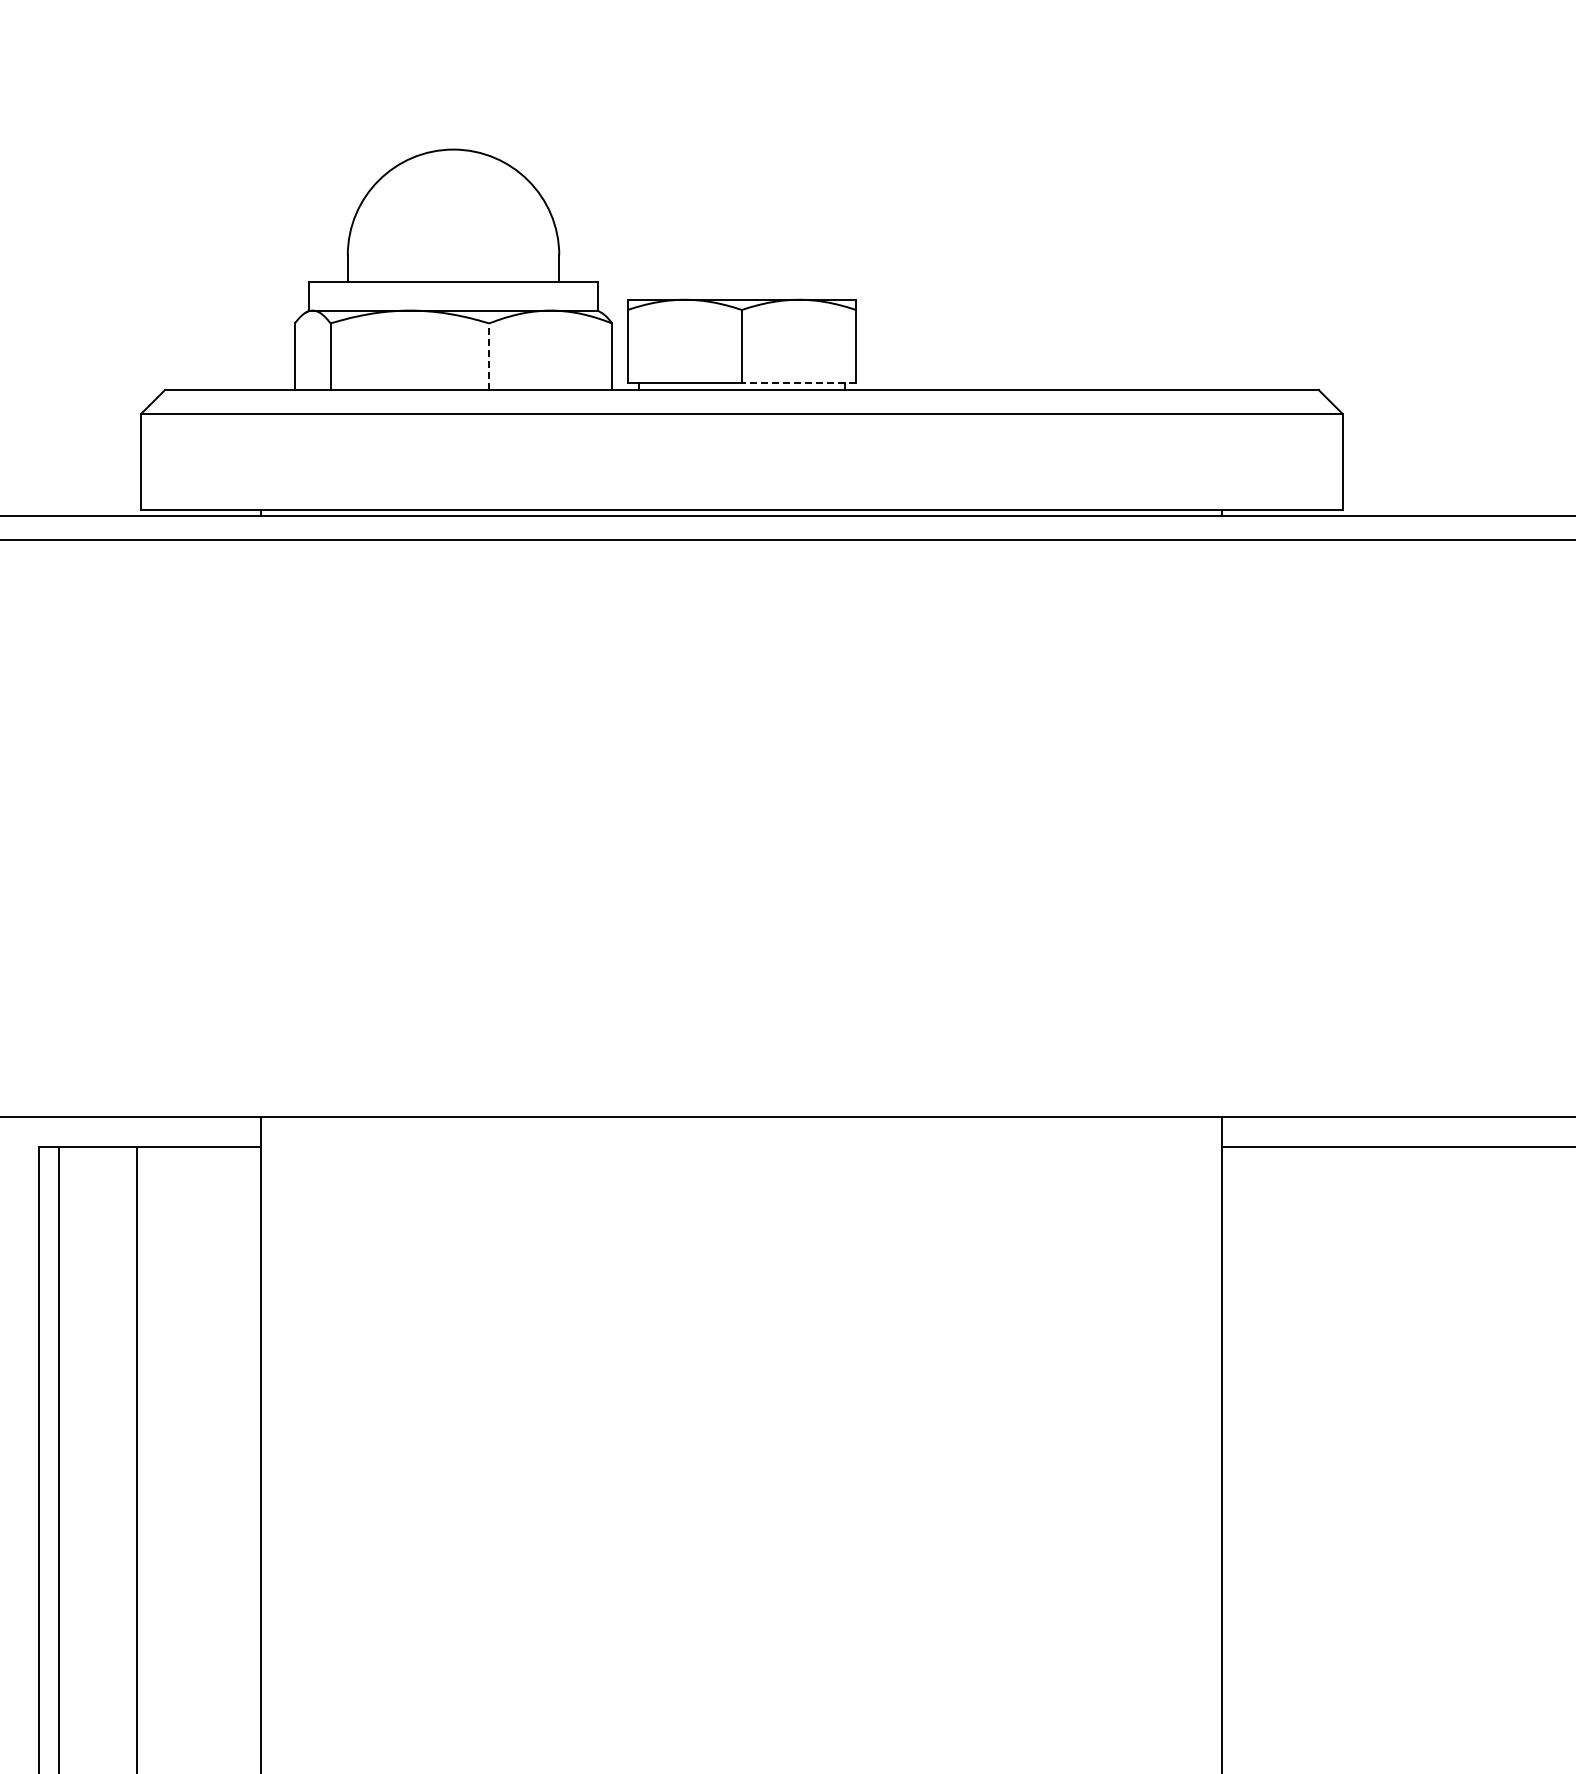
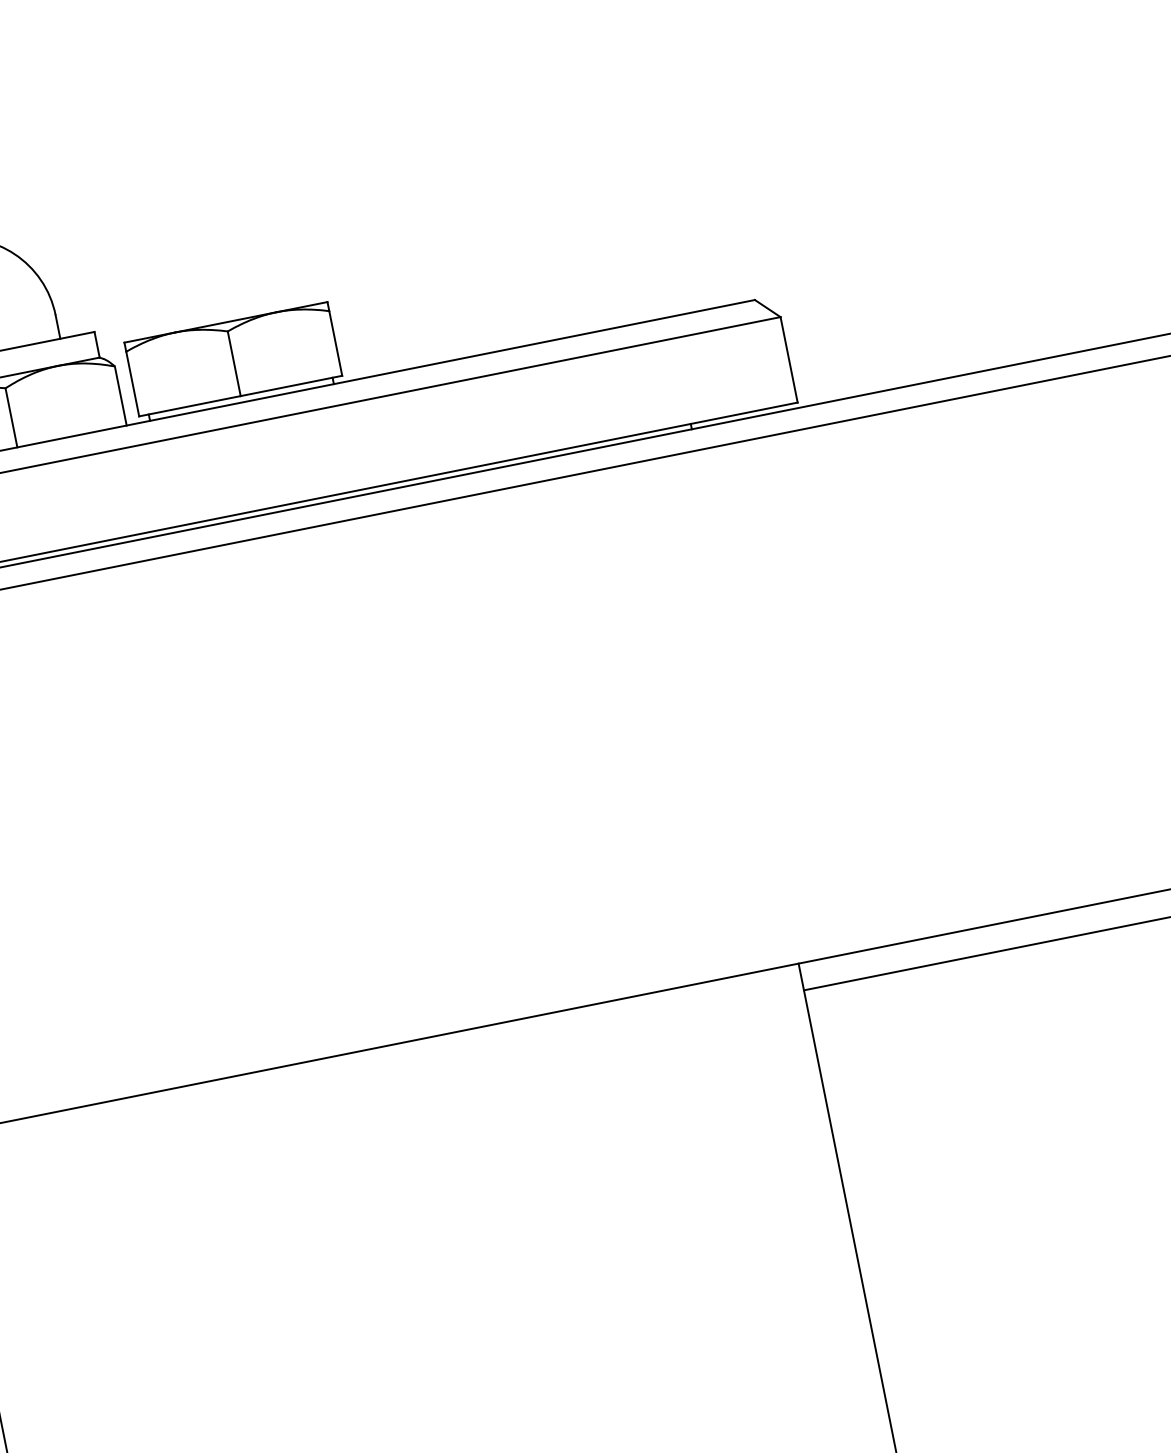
line: (489, 356) -> (11, 417), dashed -> solid
line: (798, 382) -> (291, 385), dashed -> solid

